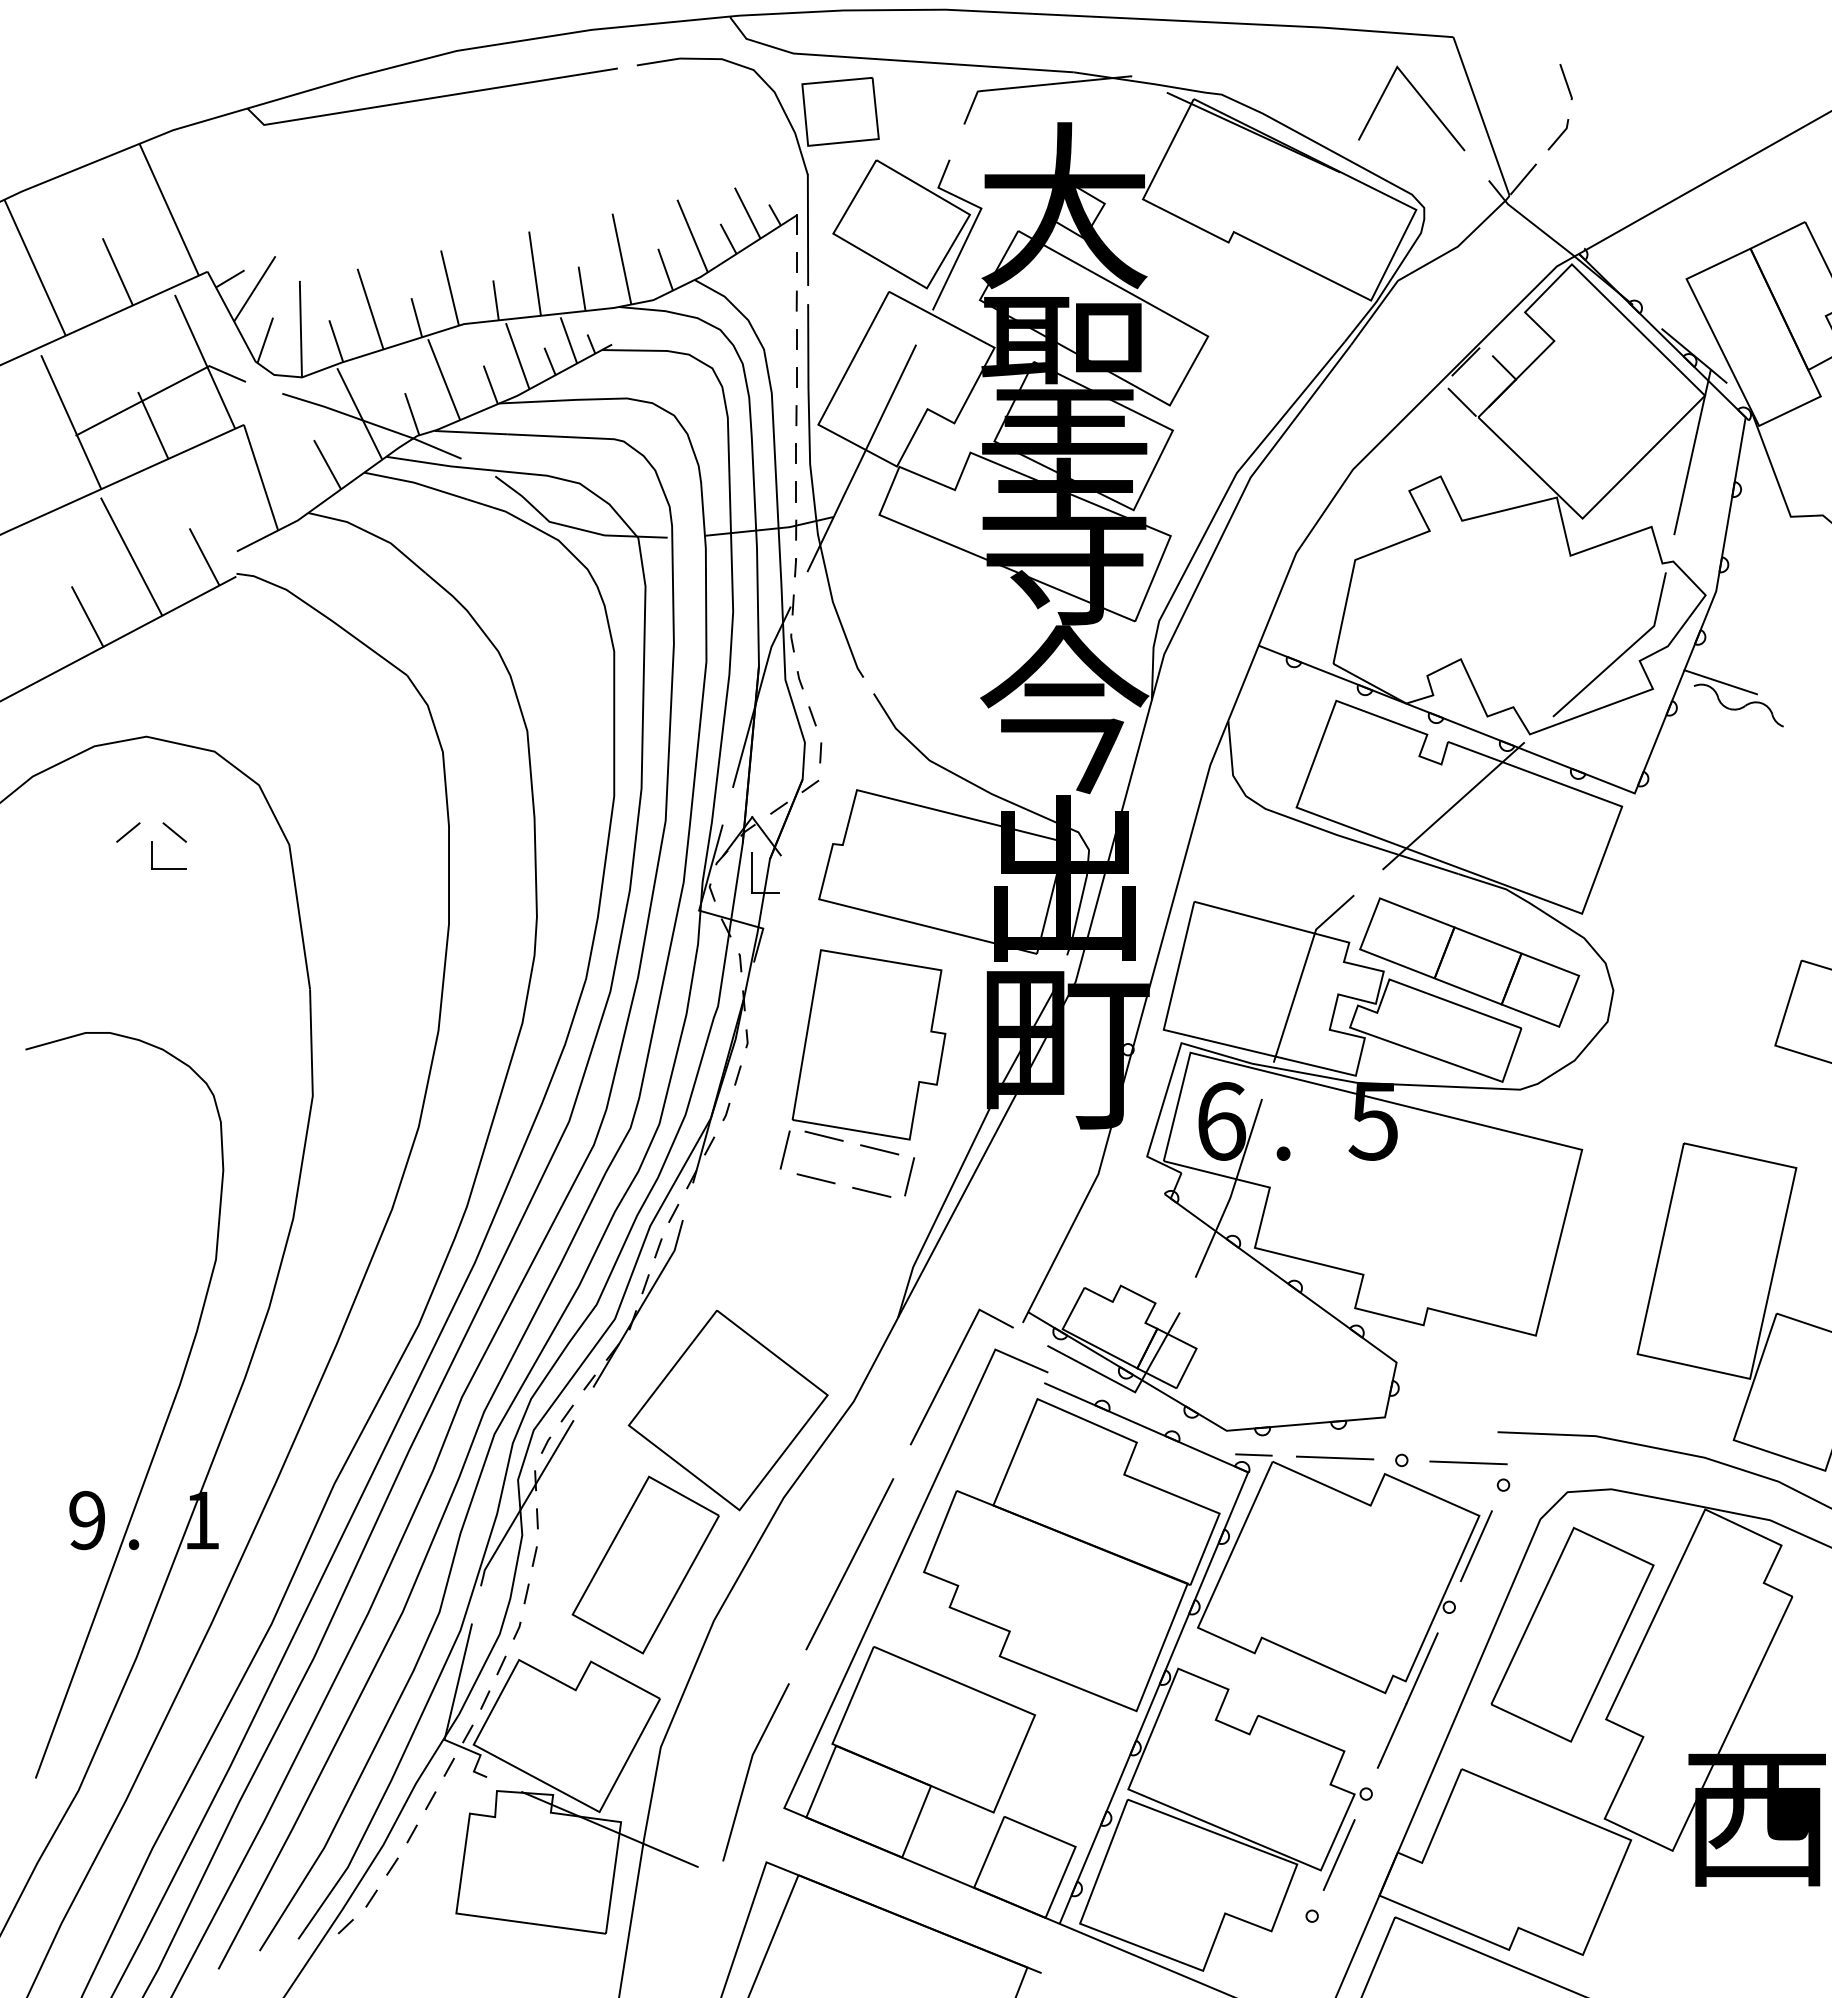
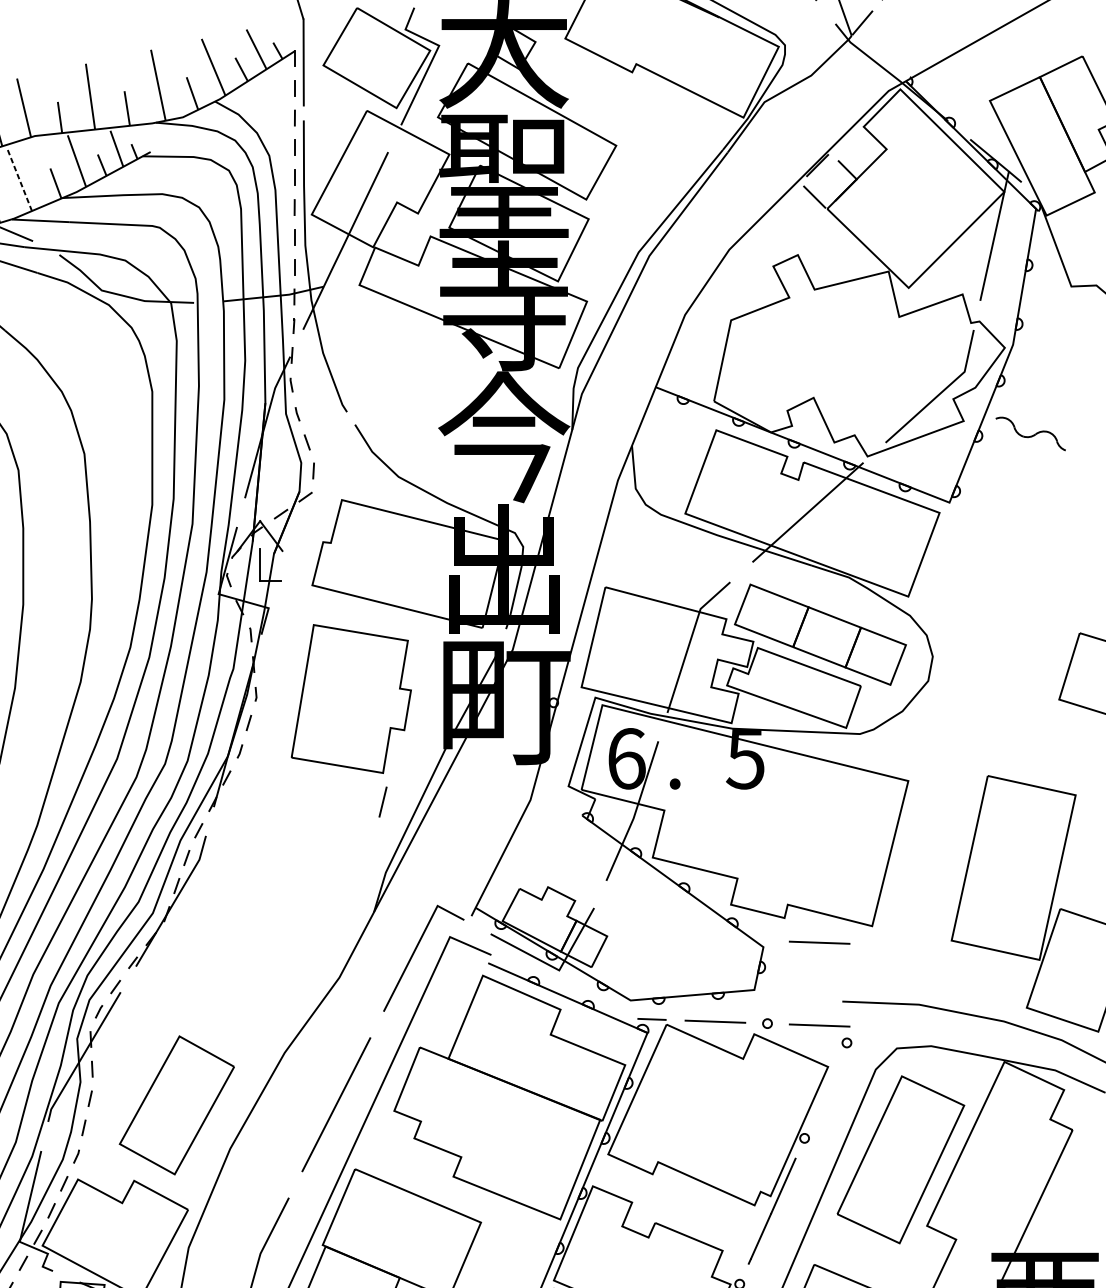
line: (444, 379) -> (19, 179), solid -> dashed
line: (1720, 682) -> (1016, 415), removed
line: (823, 1135) -> (315, 769), removed
line: (784, 1149) -> (285, 780), removed
line: (879, 1149) -> (359, 780), removed
line: (815, 1178) -> (309, 803), removed
line: (871, 1191) -> (353, 813), removed
line: (1468, 1356) -> (819, 942), added
part: (727, 1410) -> (240, 984), removed
line: (1475, 1546) -> (825, 1090), removed

